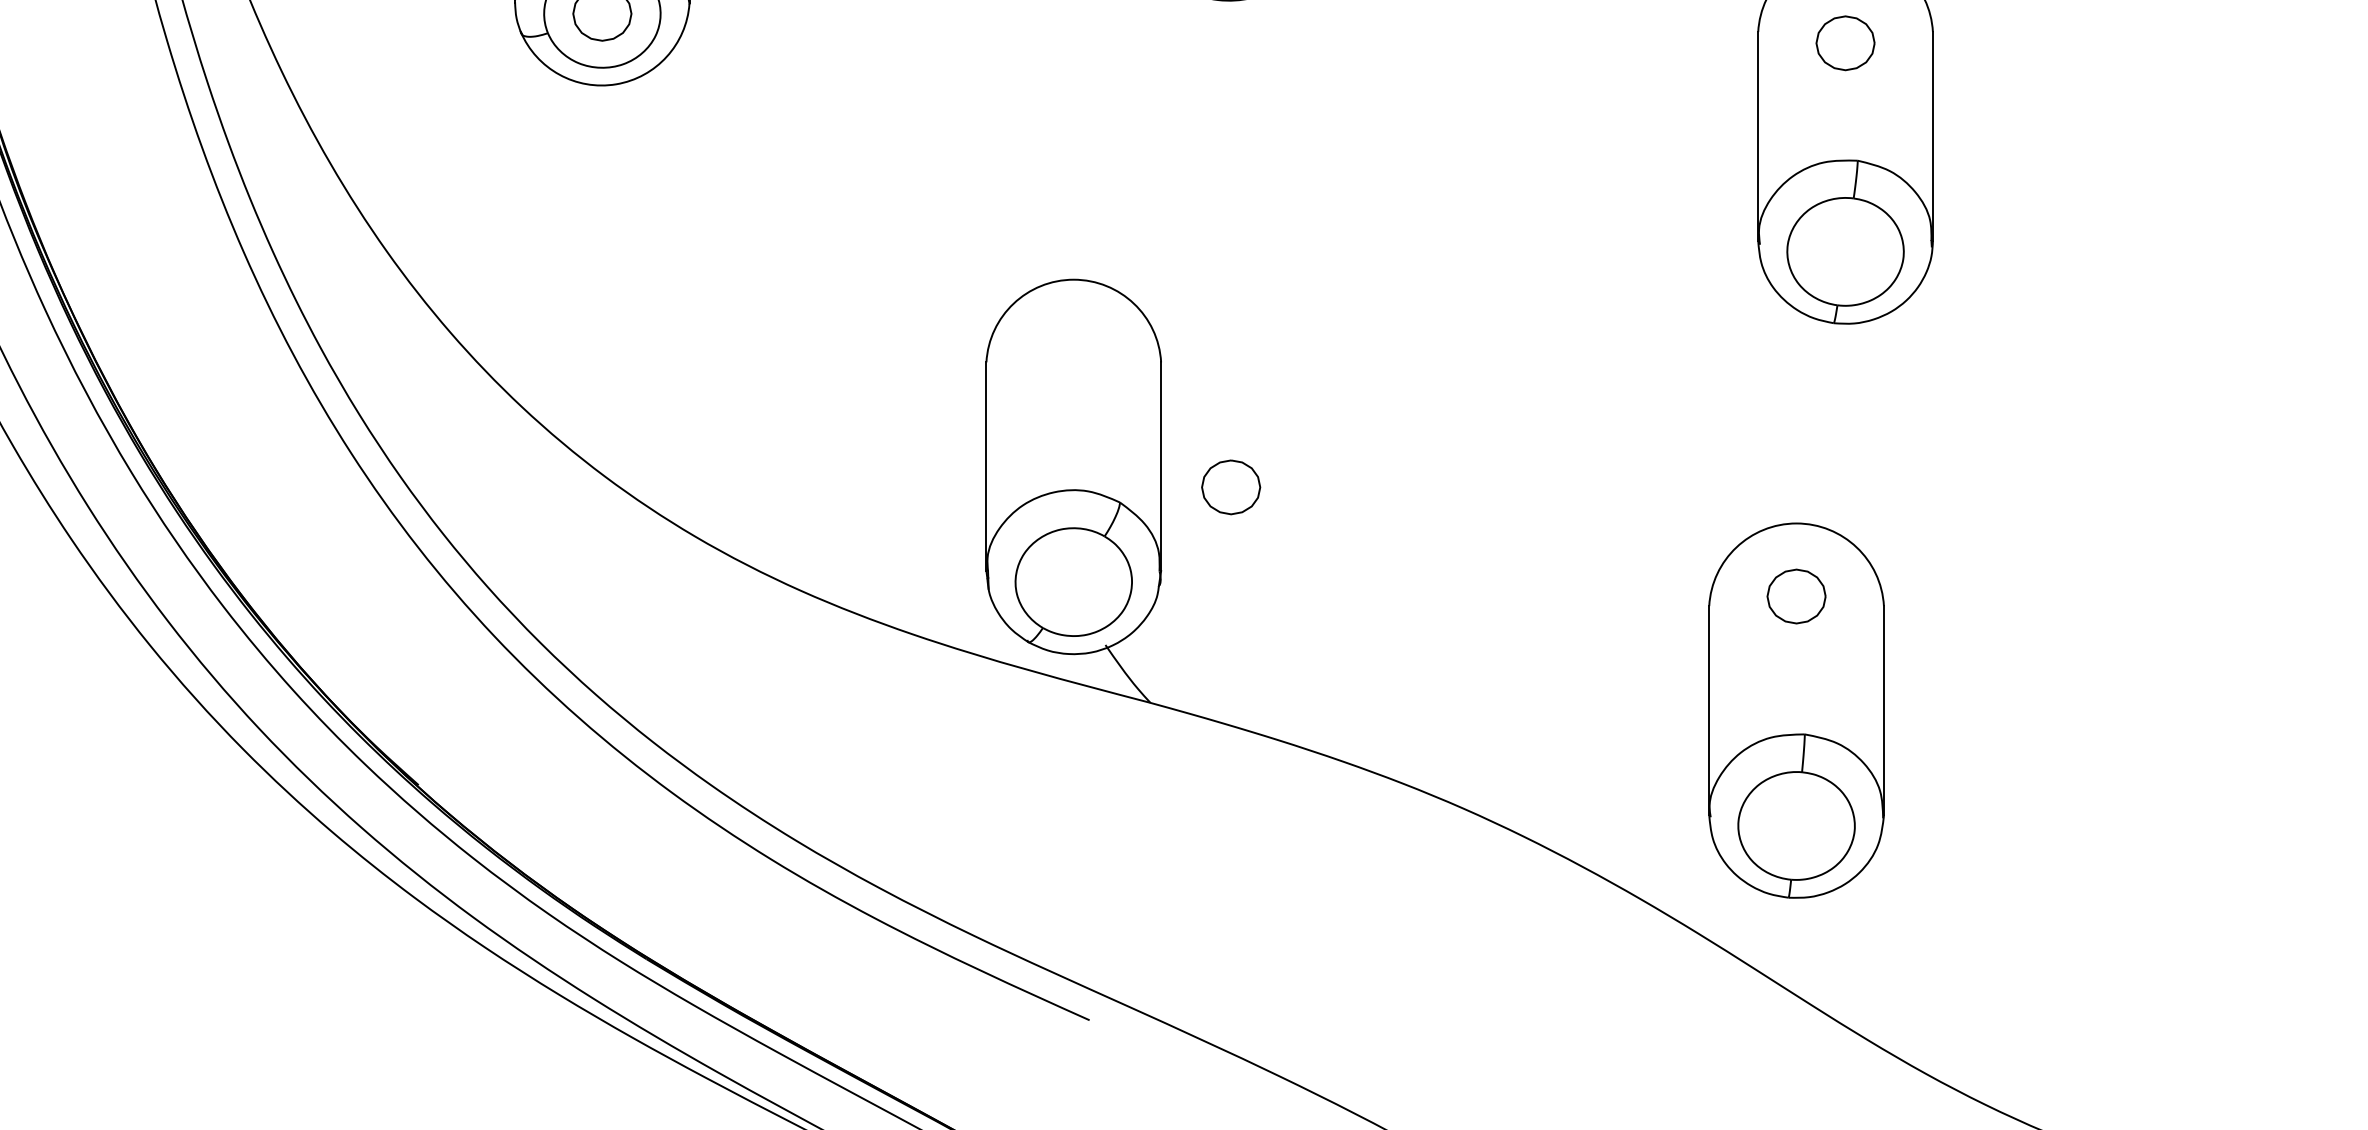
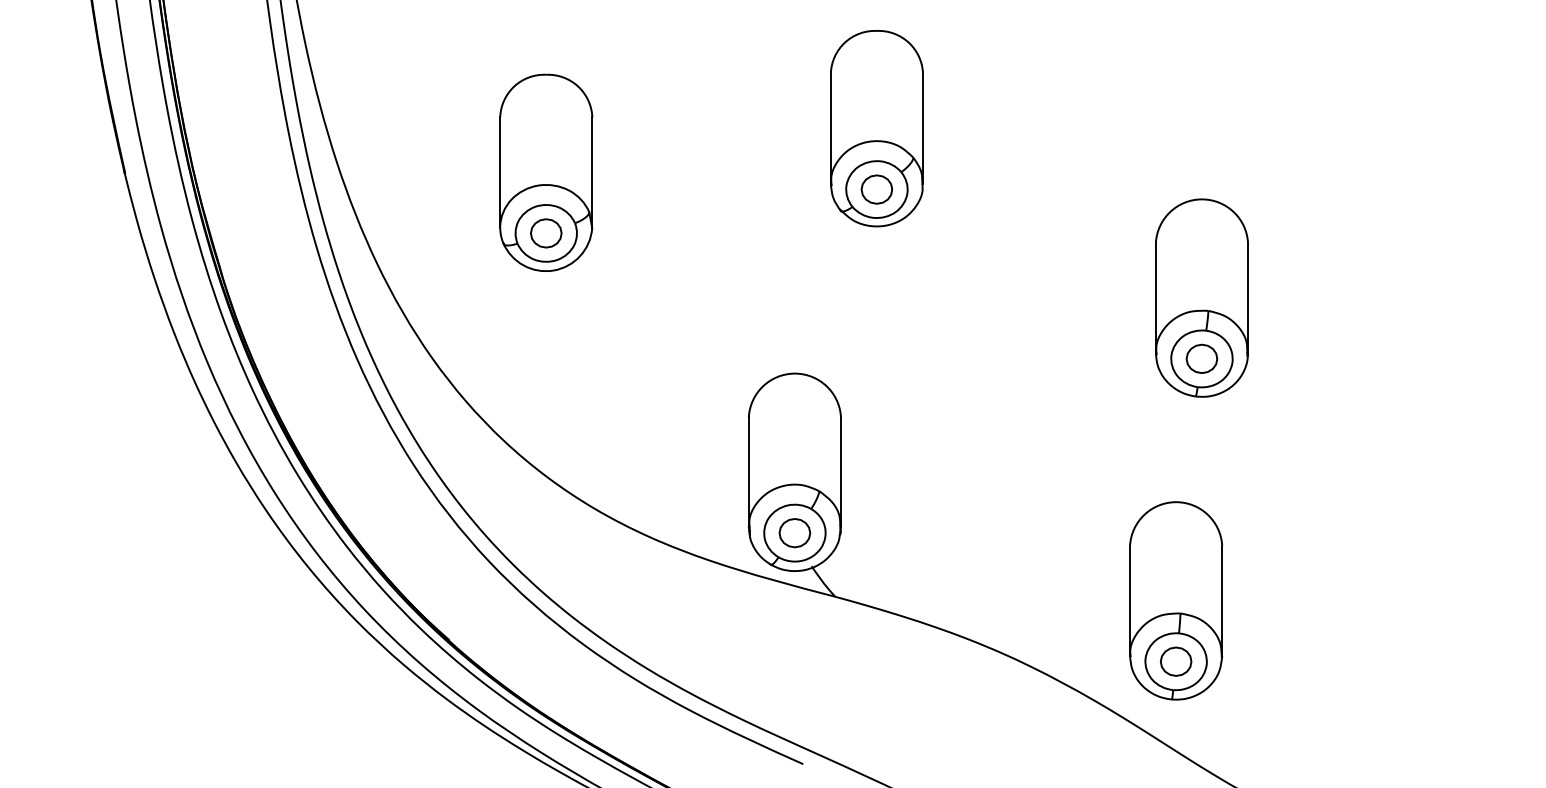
part: (1844, 42) -> (1201, 358), moved
part: (1230, 488) -> (794, 533), moved
part: (1795, 596) -> (1175, 661), moved

